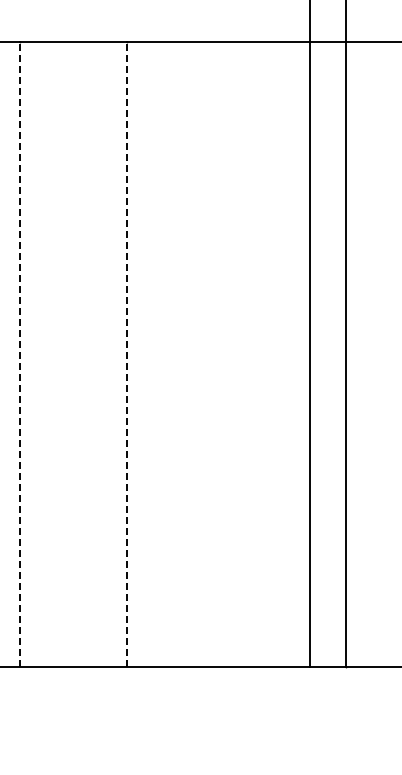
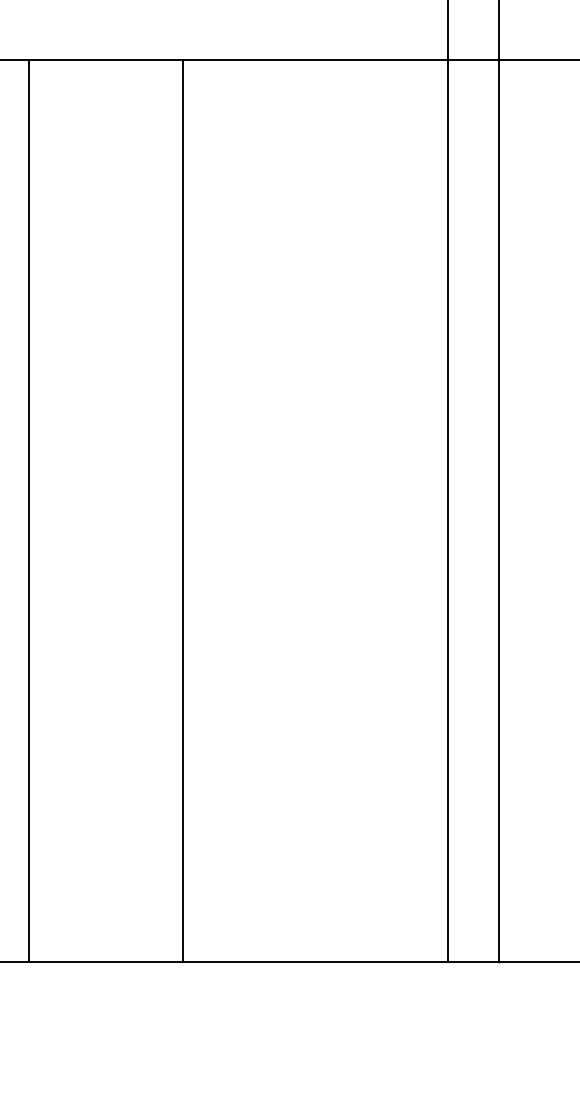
line: (19, 354) -> (28, 511), dashed -> solid
line: (127, 354) -> (183, 511), dashed -> solid

